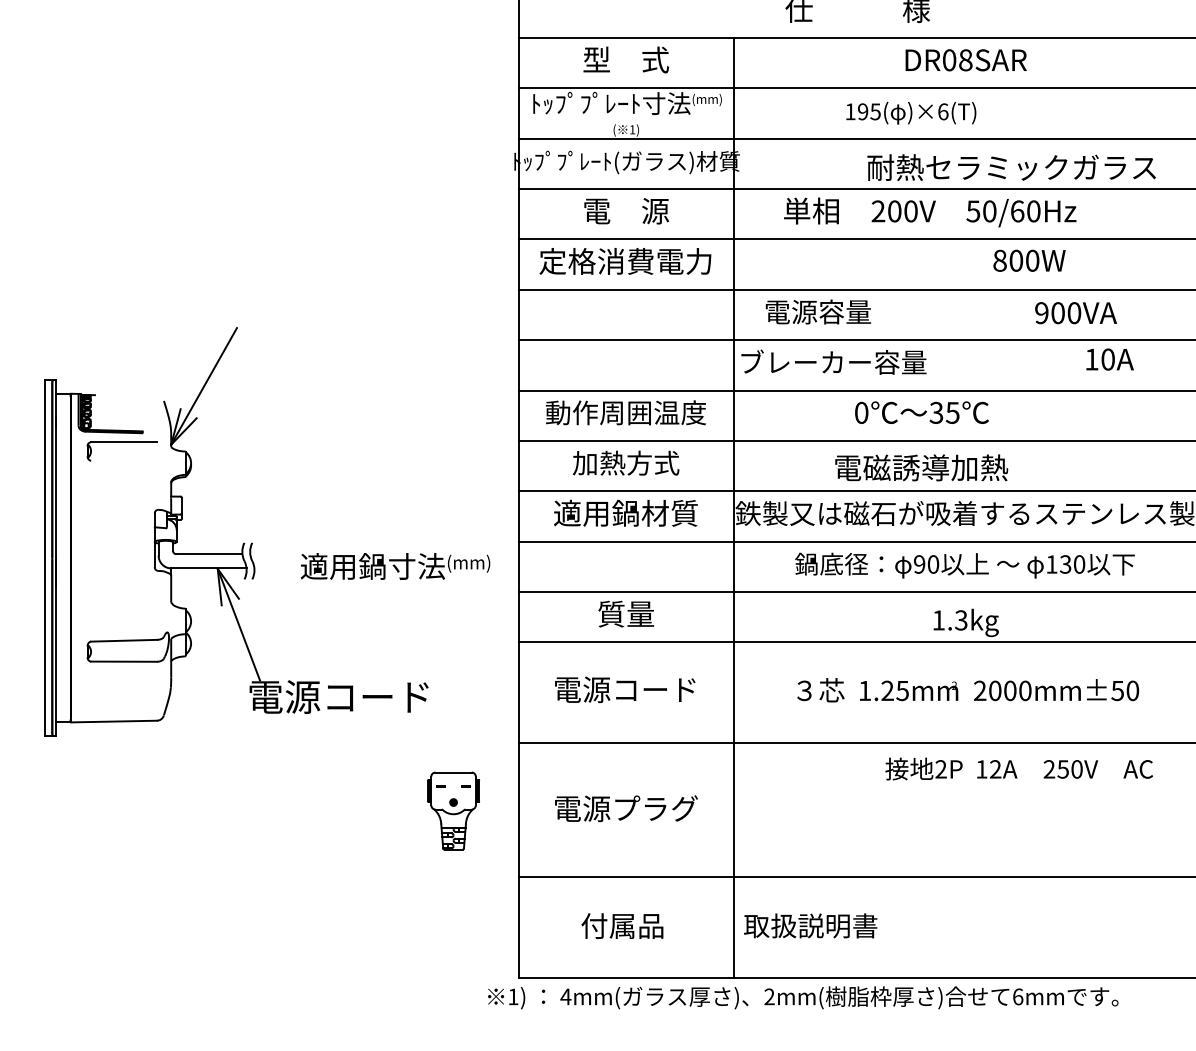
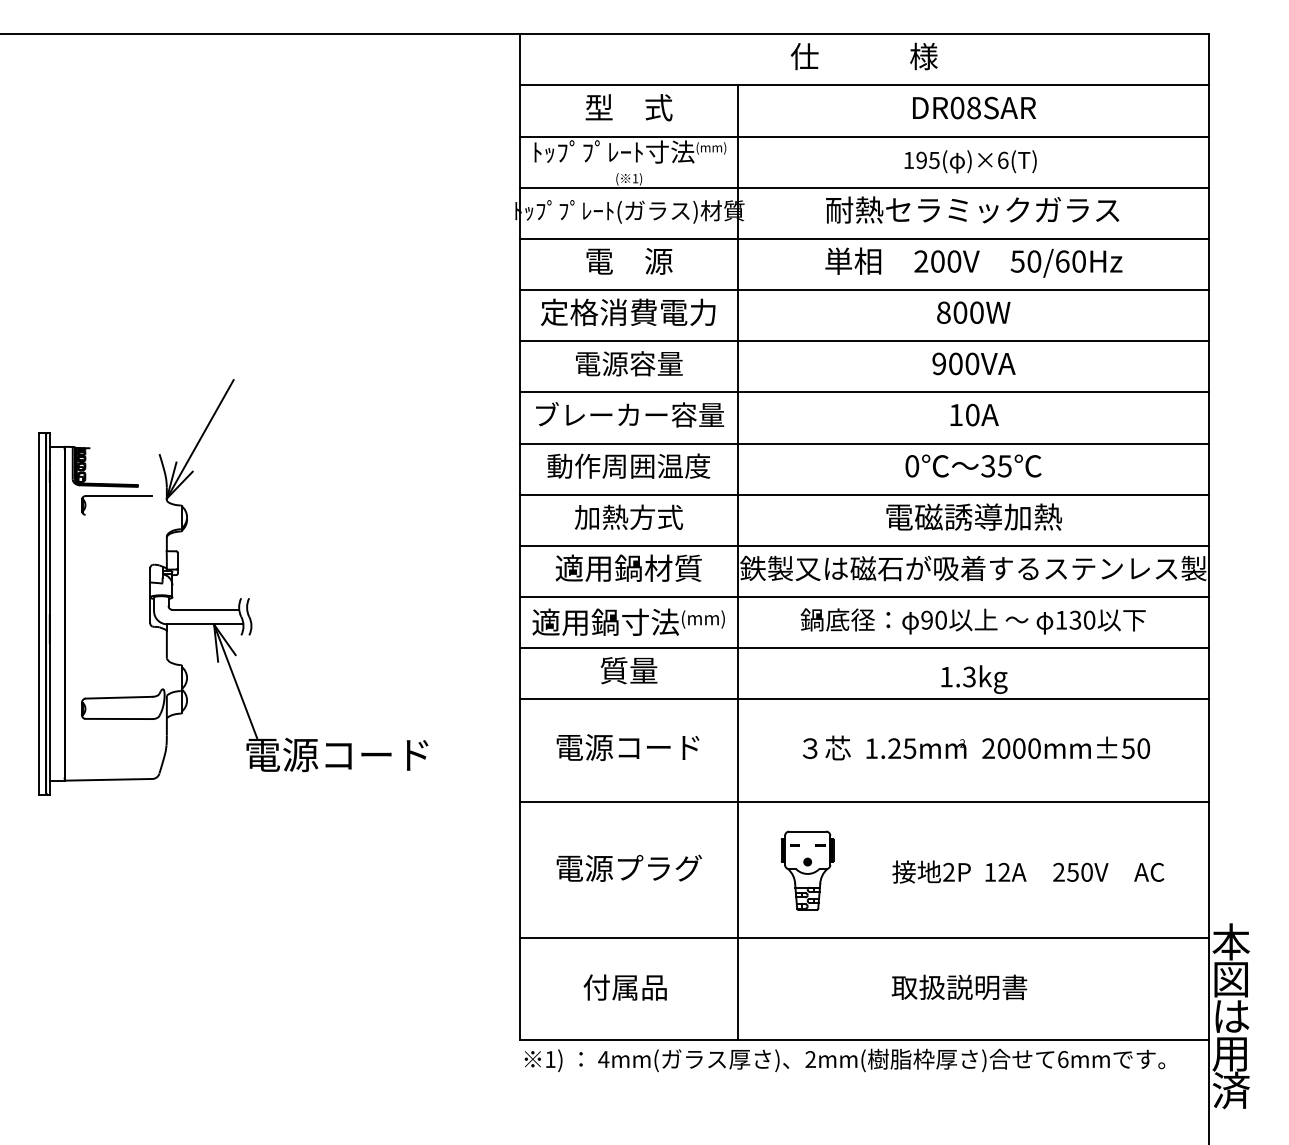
text: (911, 112) -> (970, 161), moved
text: (1011, 167) -> (972, 209), moved
text: (929, 212) -> (973, 262), moved
text: (1029, 260) -> (973, 312), moved
text: (818, 311) -> (629, 363), moved
text: (1075, 312) -> (973, 363), moved
text: (1109, 358) -> (974, 414), moved
text: (834, 361) -> (630, 414), moved
text: (921, 412) -> (973, 465), moved
text: (920, 467) -> (973, 516), moved
text: (395, 565) -> (628, 621), moved
text: (1019, 768) -> (1028, 871), moved
part: (453, 810) -> (807, 870), moved
text: (810, 926) -> (959, 987), moved
text: (802, 996) -> (844, 1059), moved

